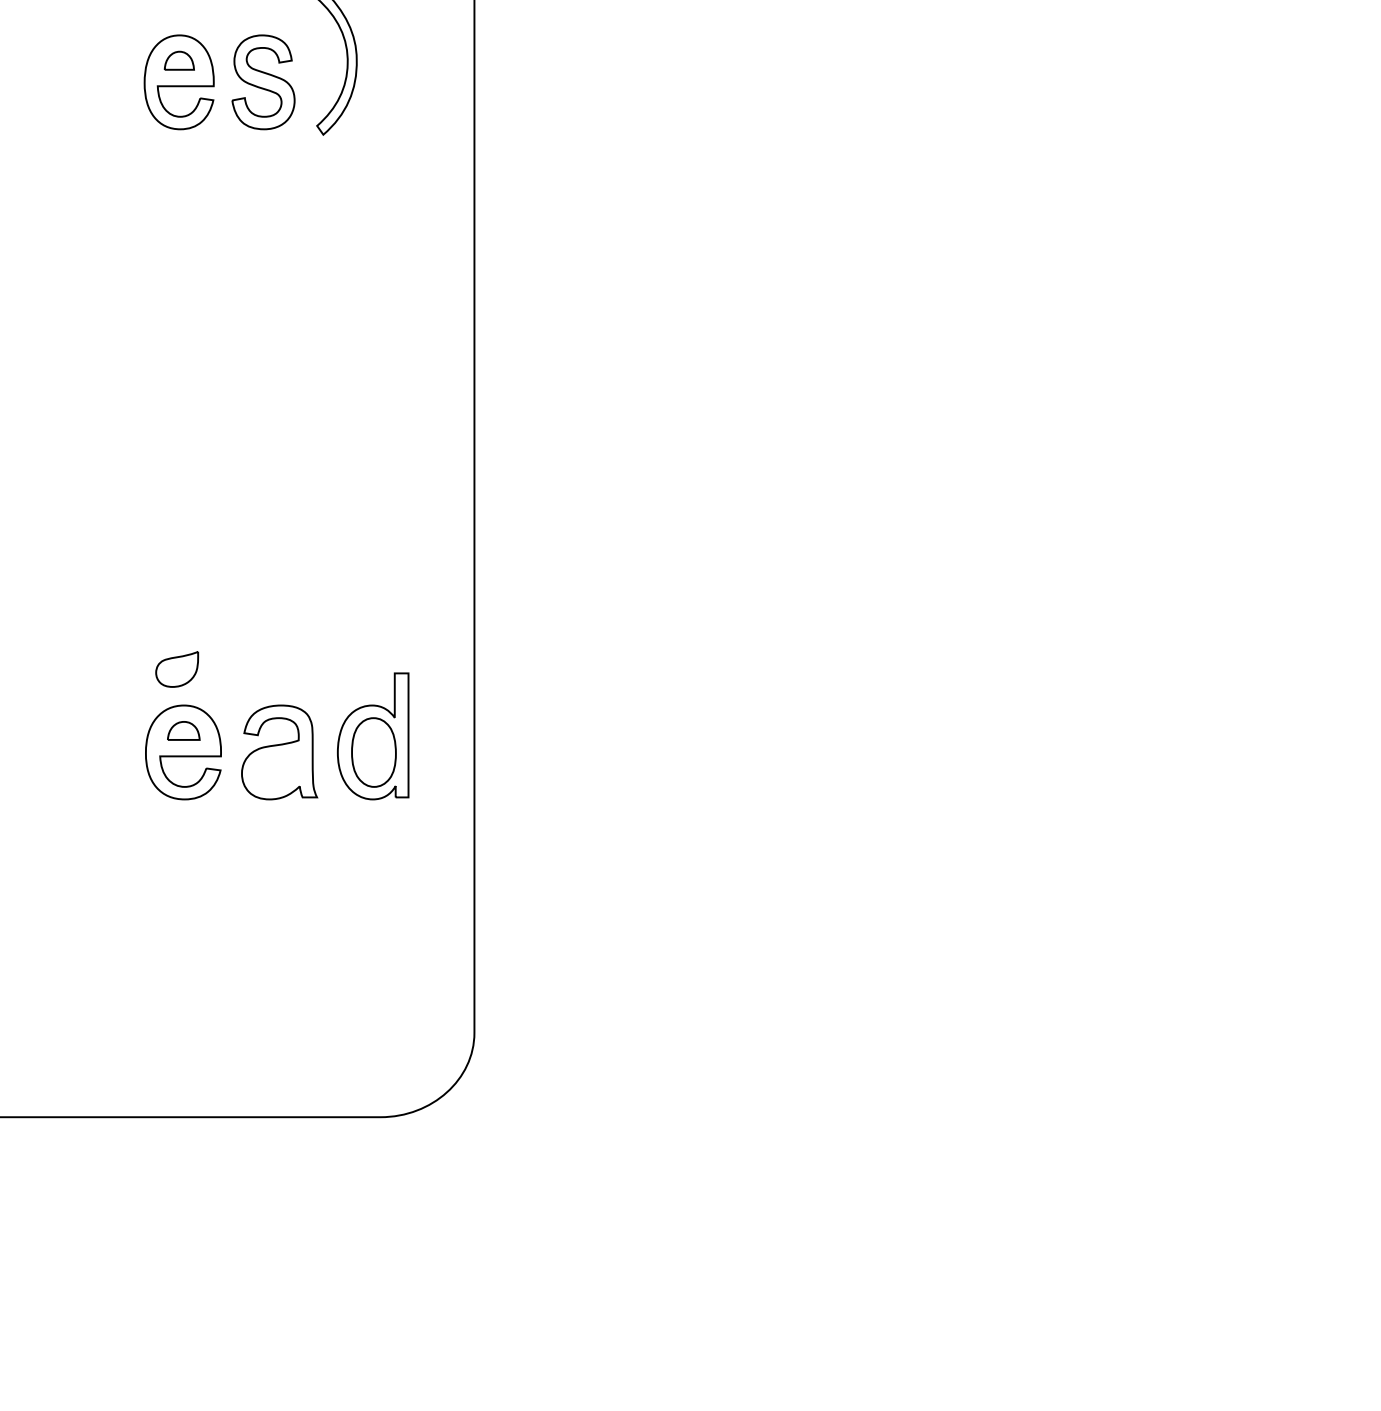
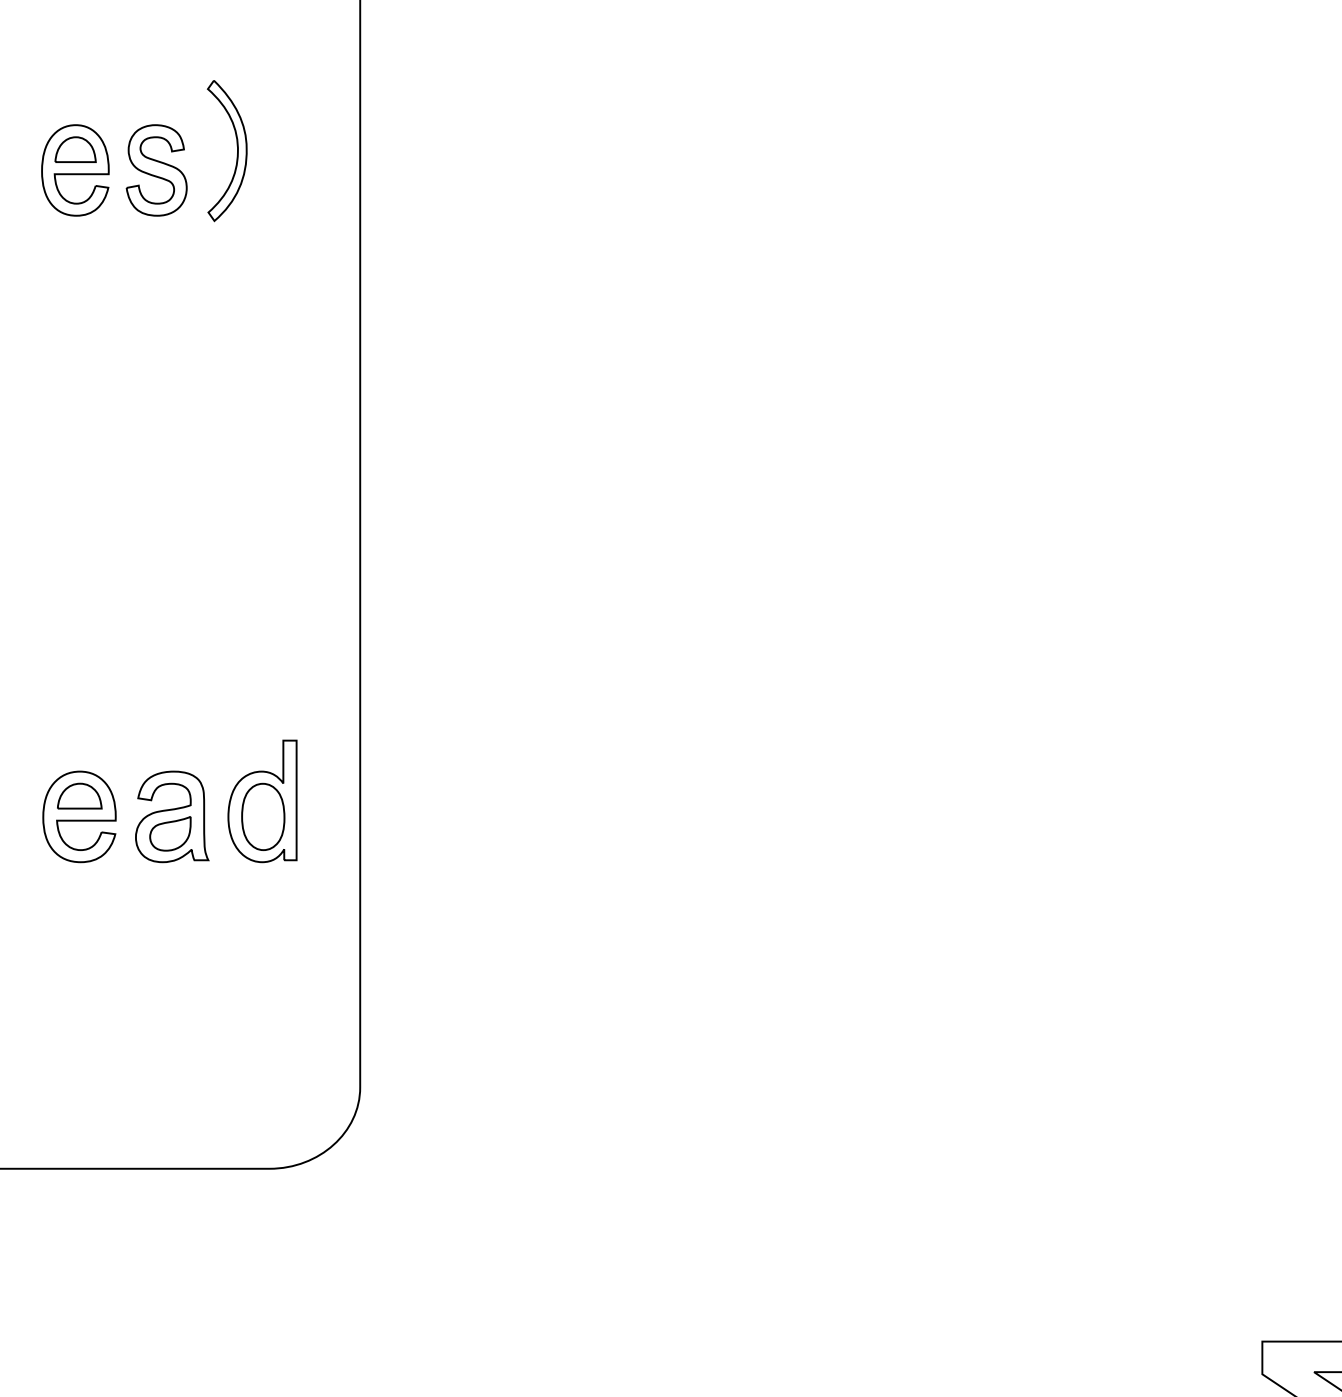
part: (179, 60) -> (75, 149), size x1.43
part: (177, 669) -> (170, 833), moved
part: (183, 730) -> (79, 795), size x1.43

